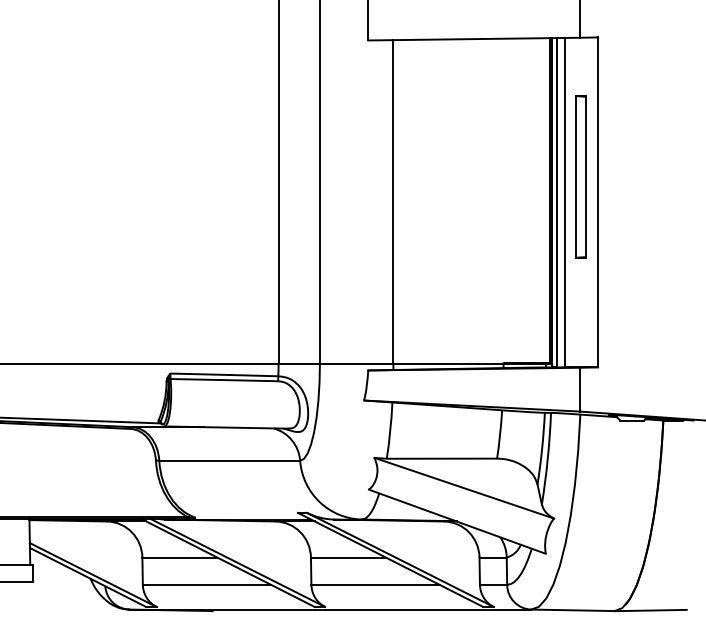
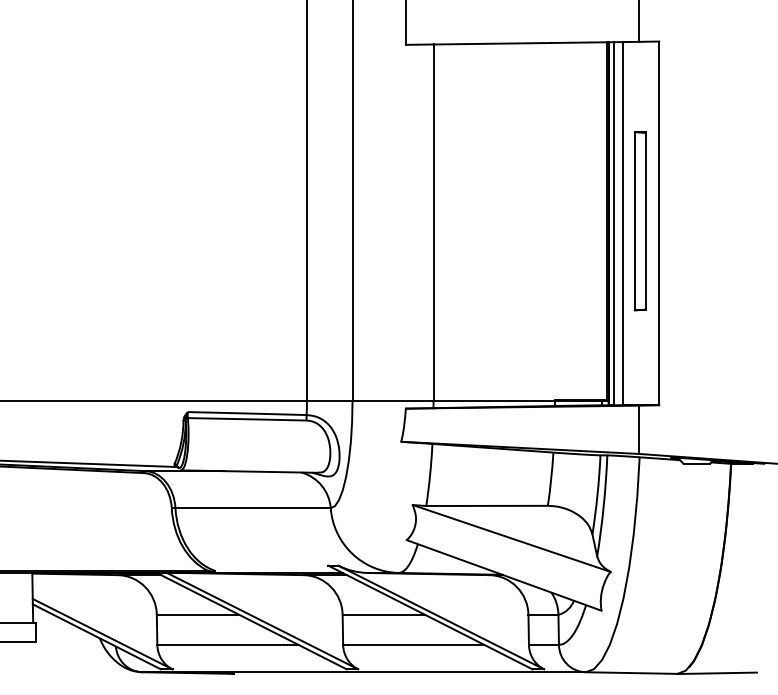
part: (580, 177) -> (639, 221), moved

